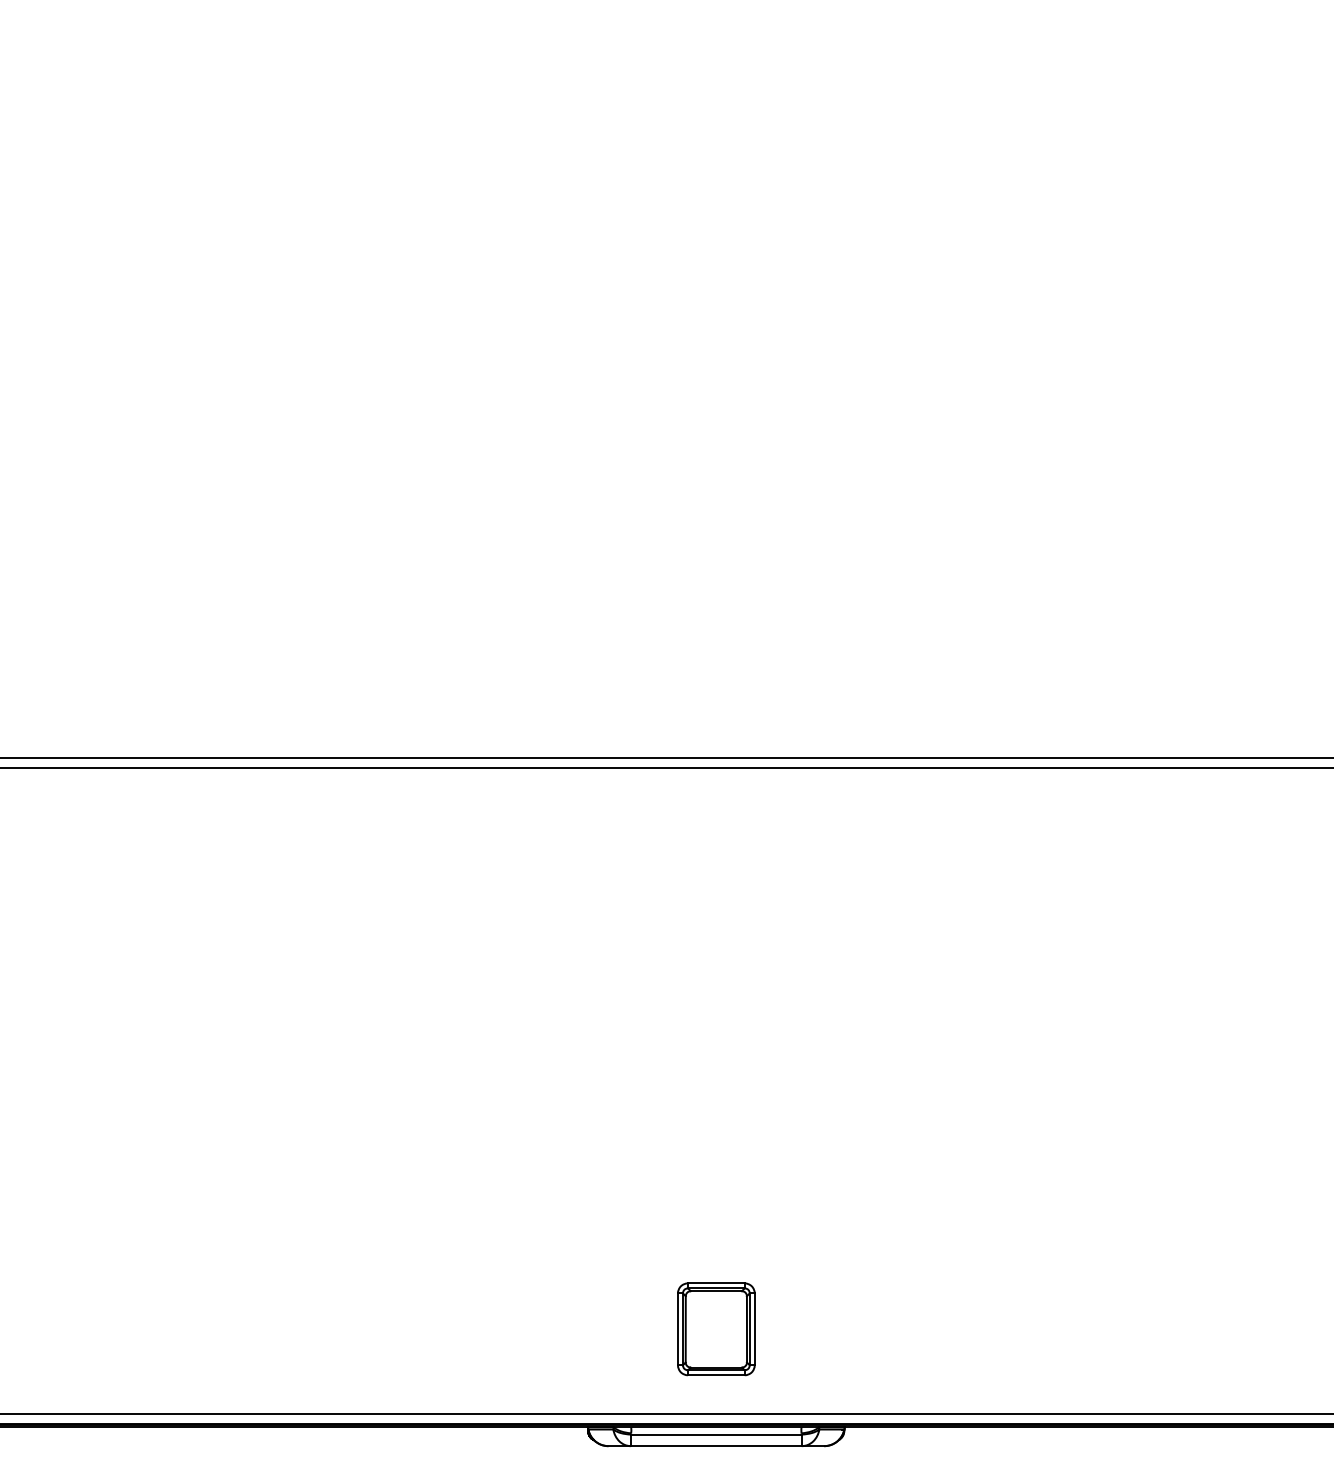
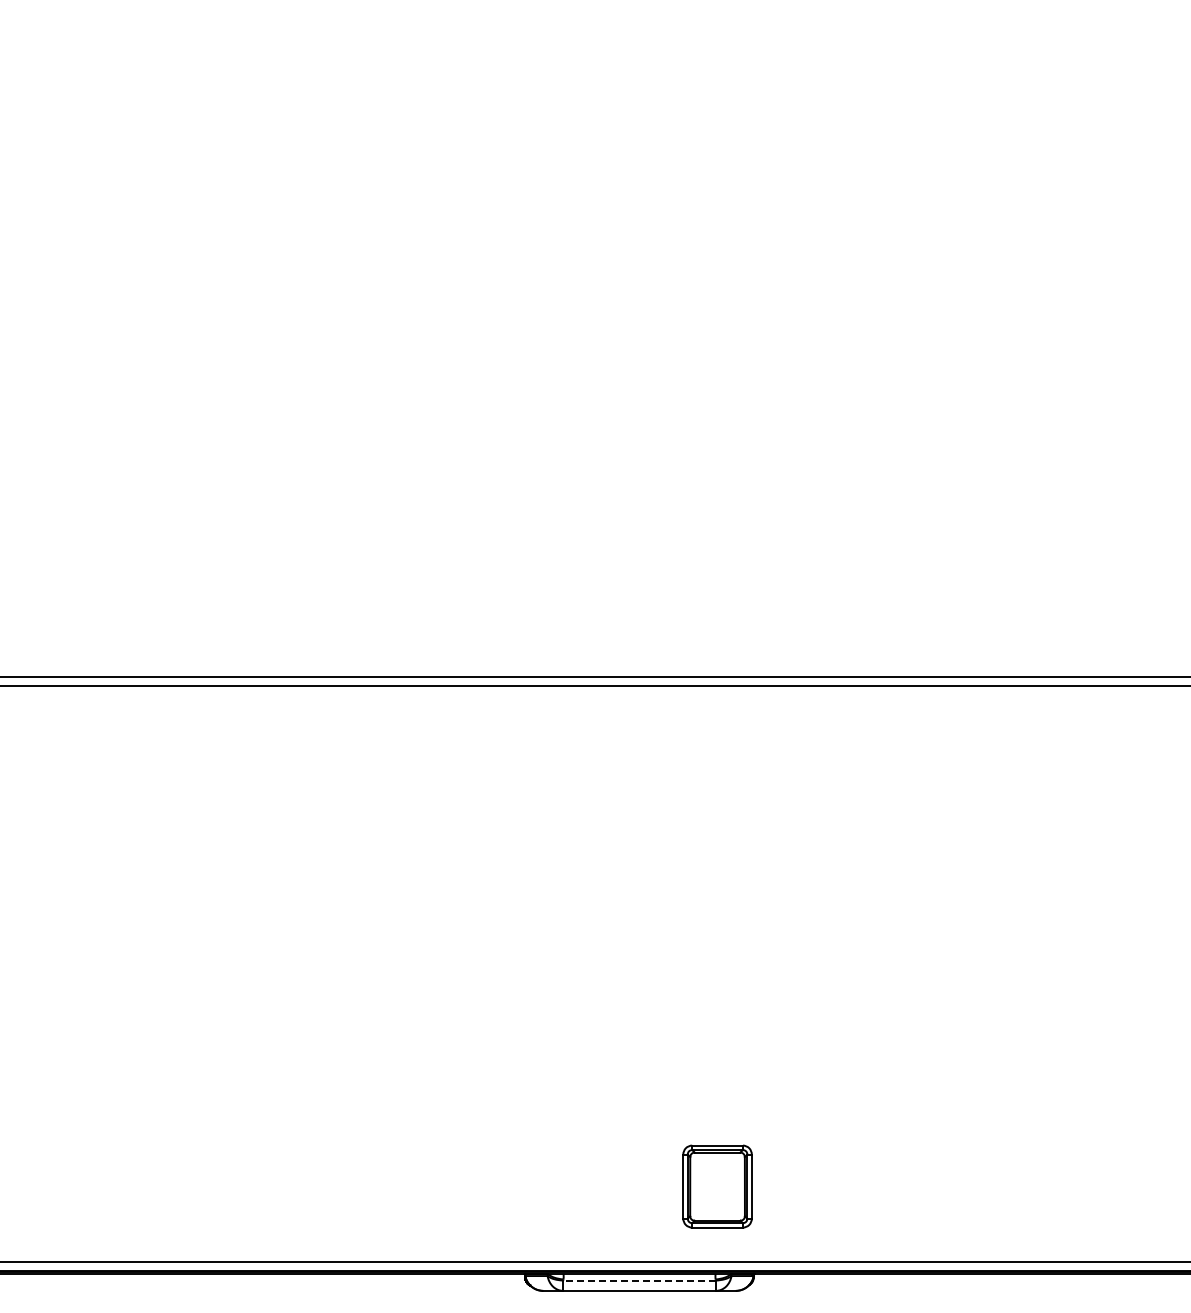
part: (716, 1329) -> (717, 1186), moved
line: (716, 1434) -> (639, 1280), solid -> dashed

